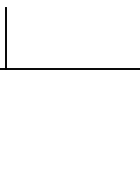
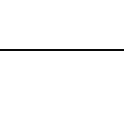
line: (6, 38) -> (25, 27), removed

